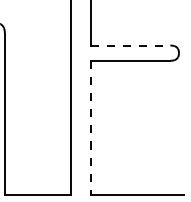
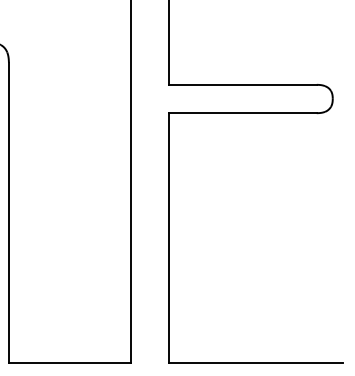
line: (130, 45) -> (242, 84), dashed -> solid
line: (90, 128) -> (168, 239), dashed -> solid

